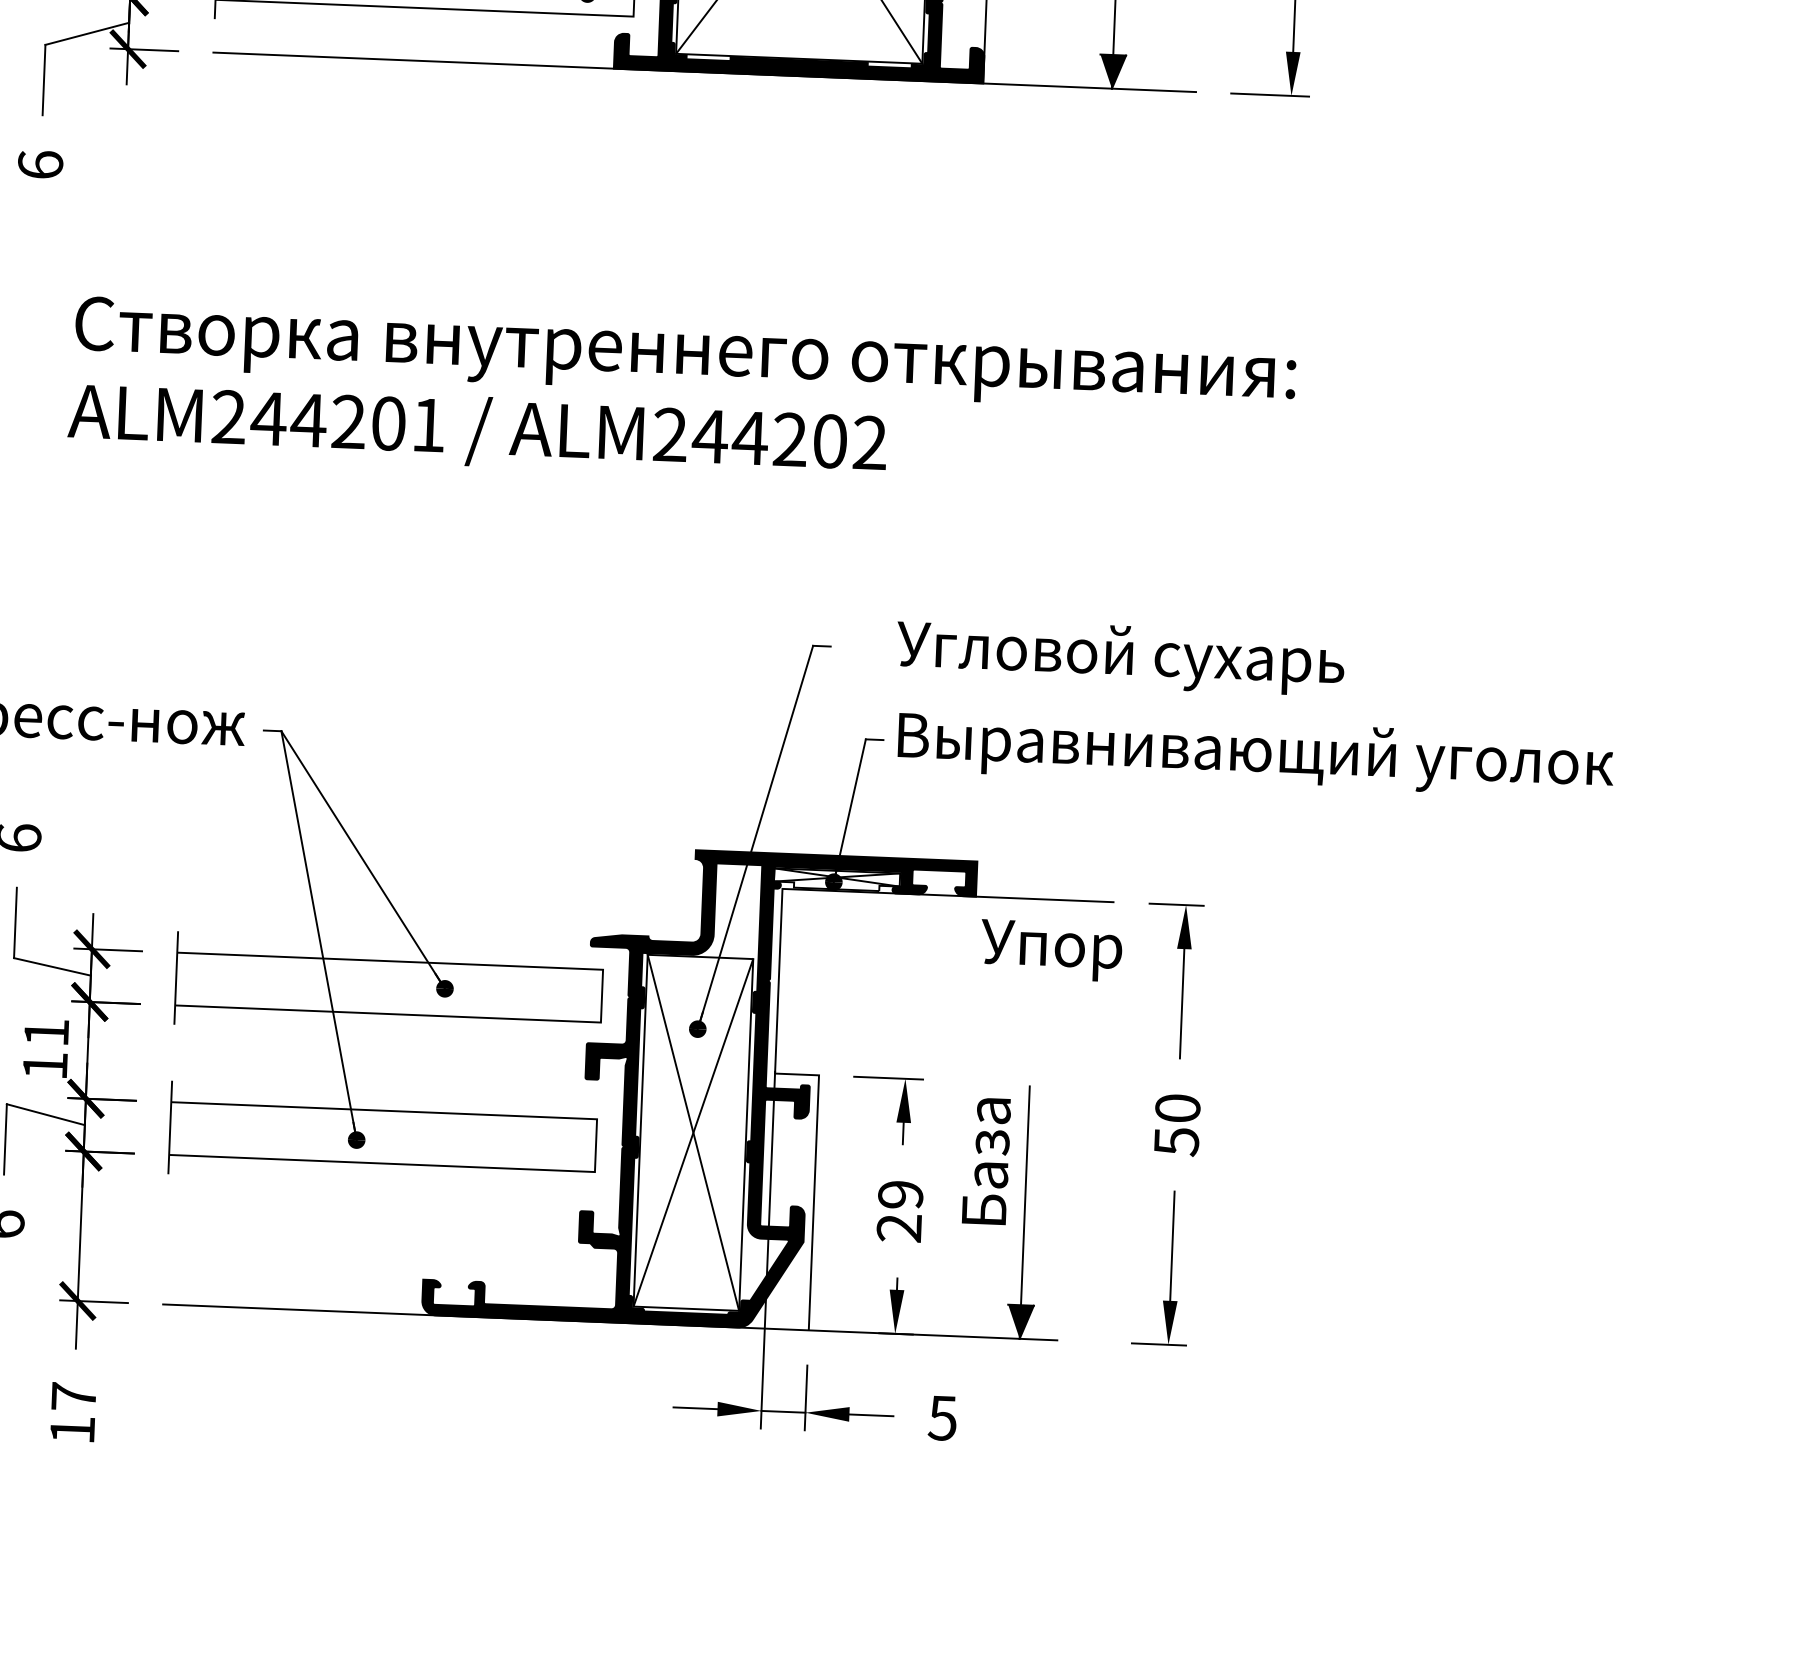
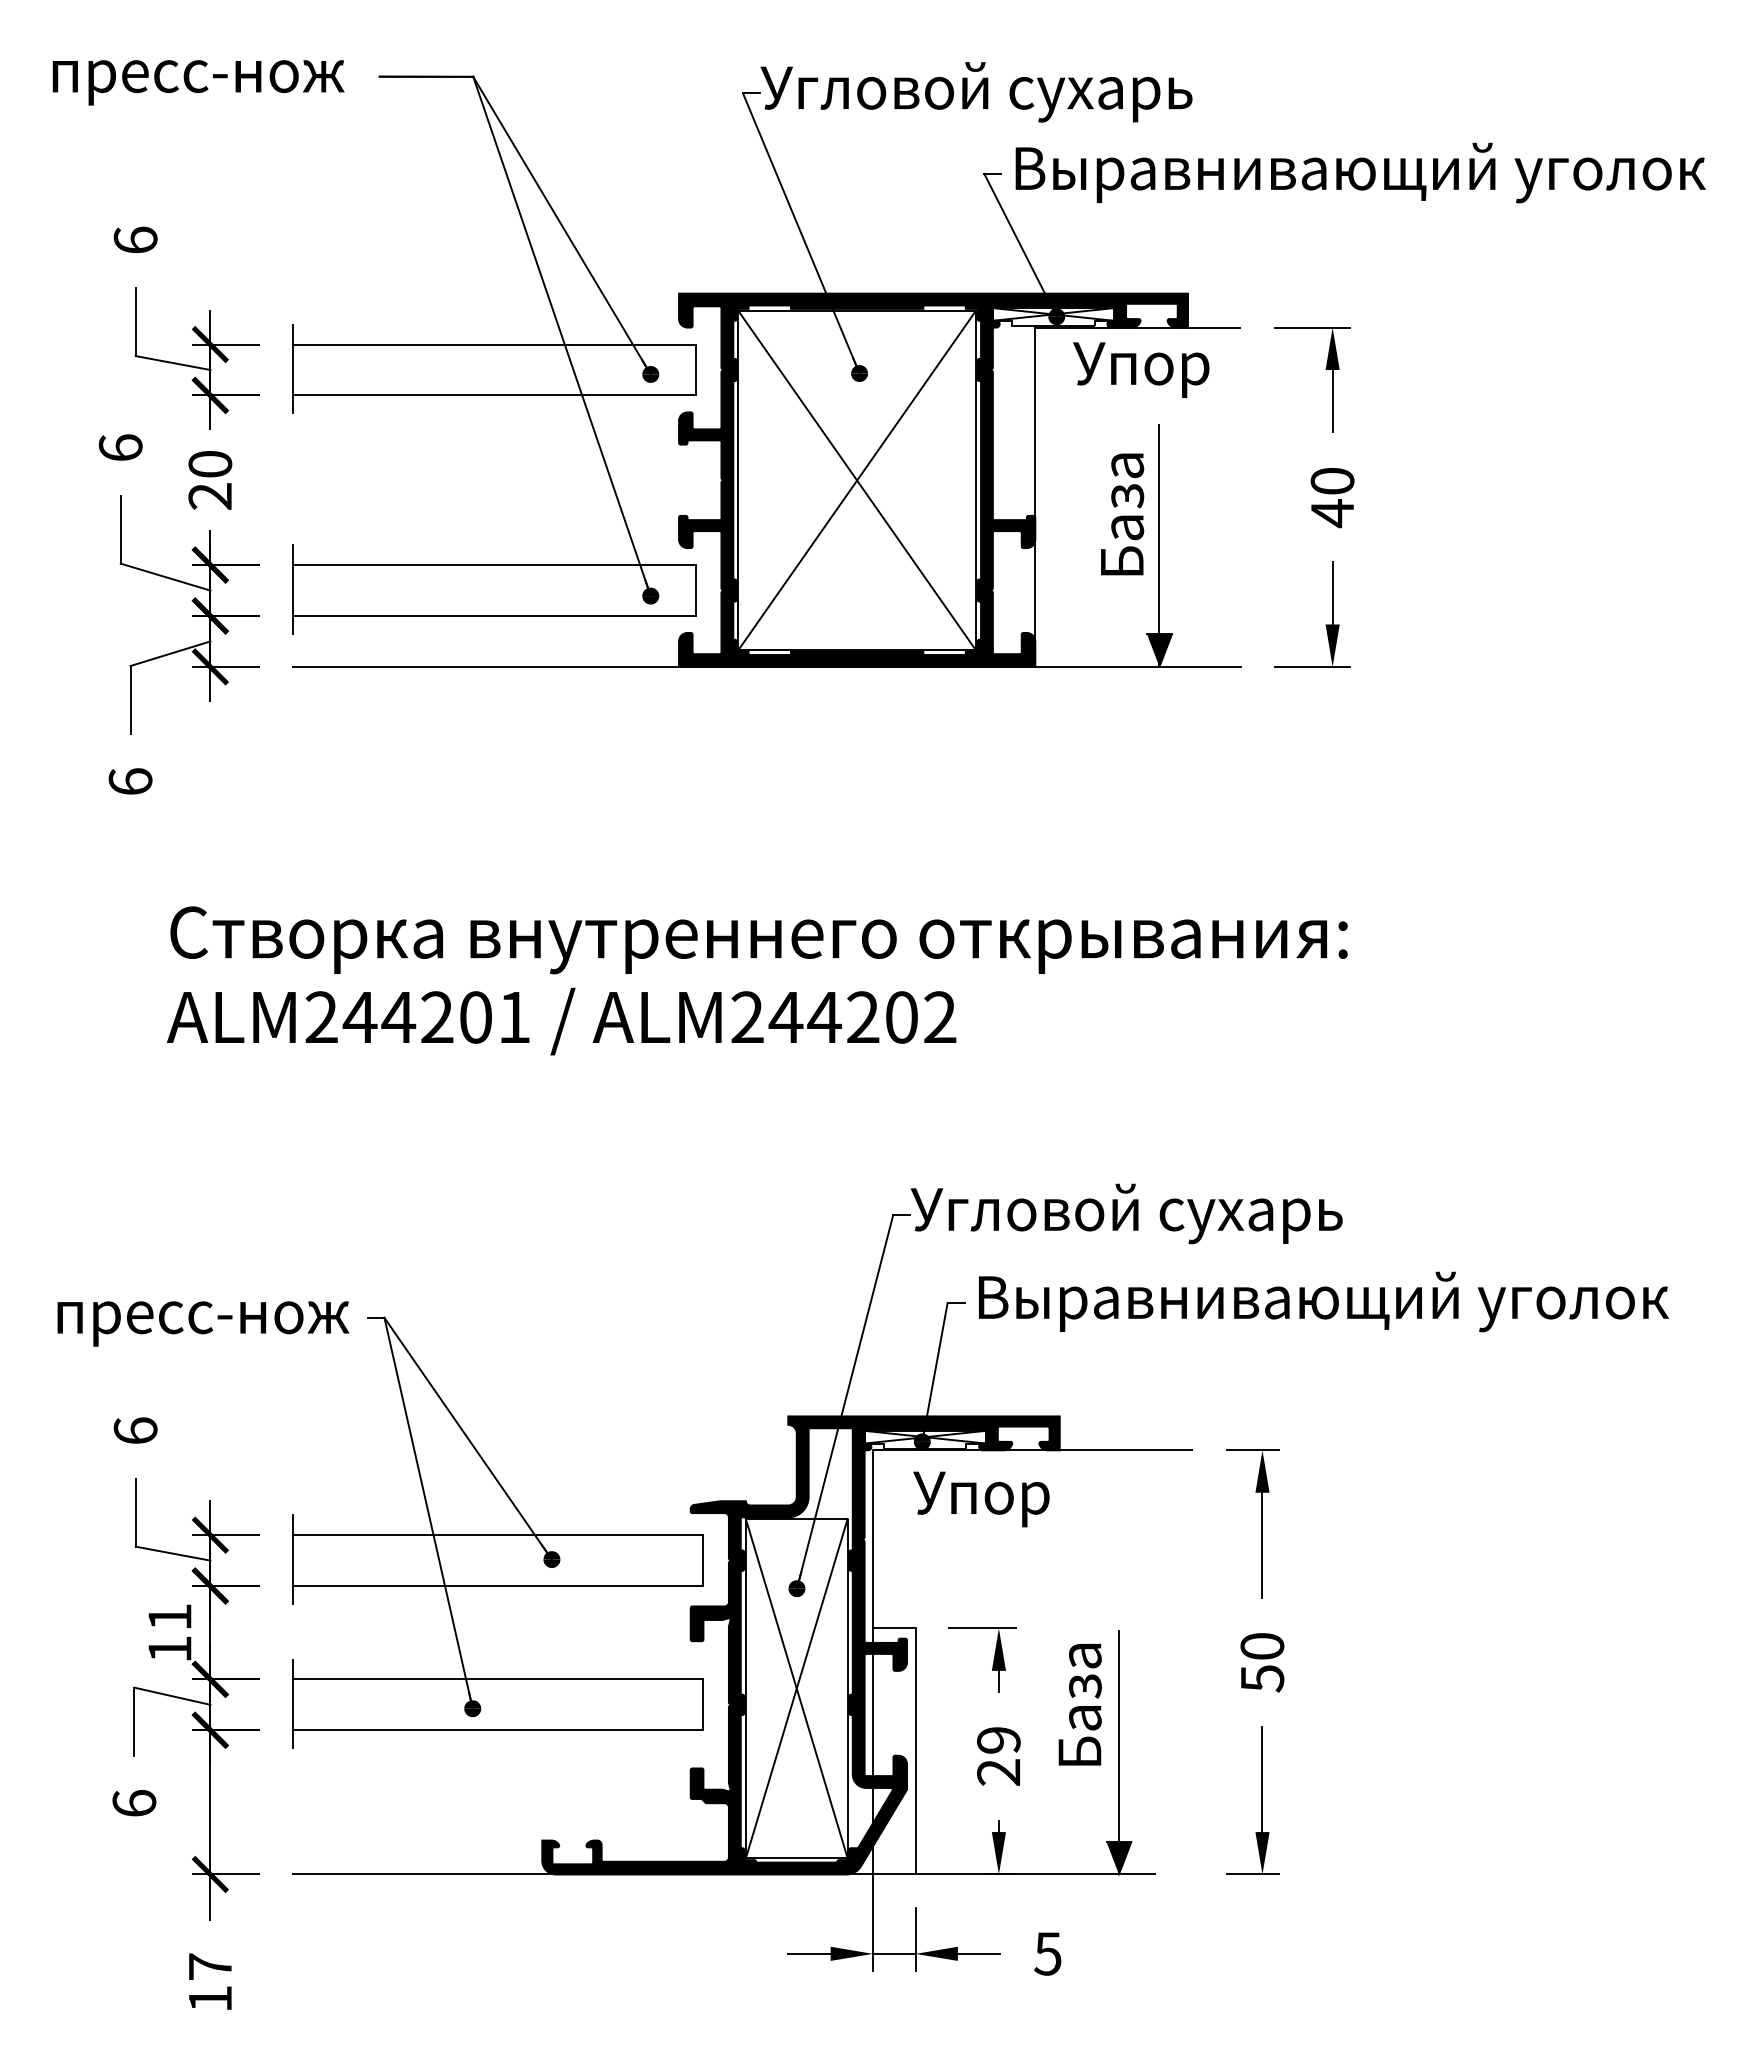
text: (1120, 656) -> (1126, 1213), moved
text: (1051, 950) -> (981, 1499), moved

